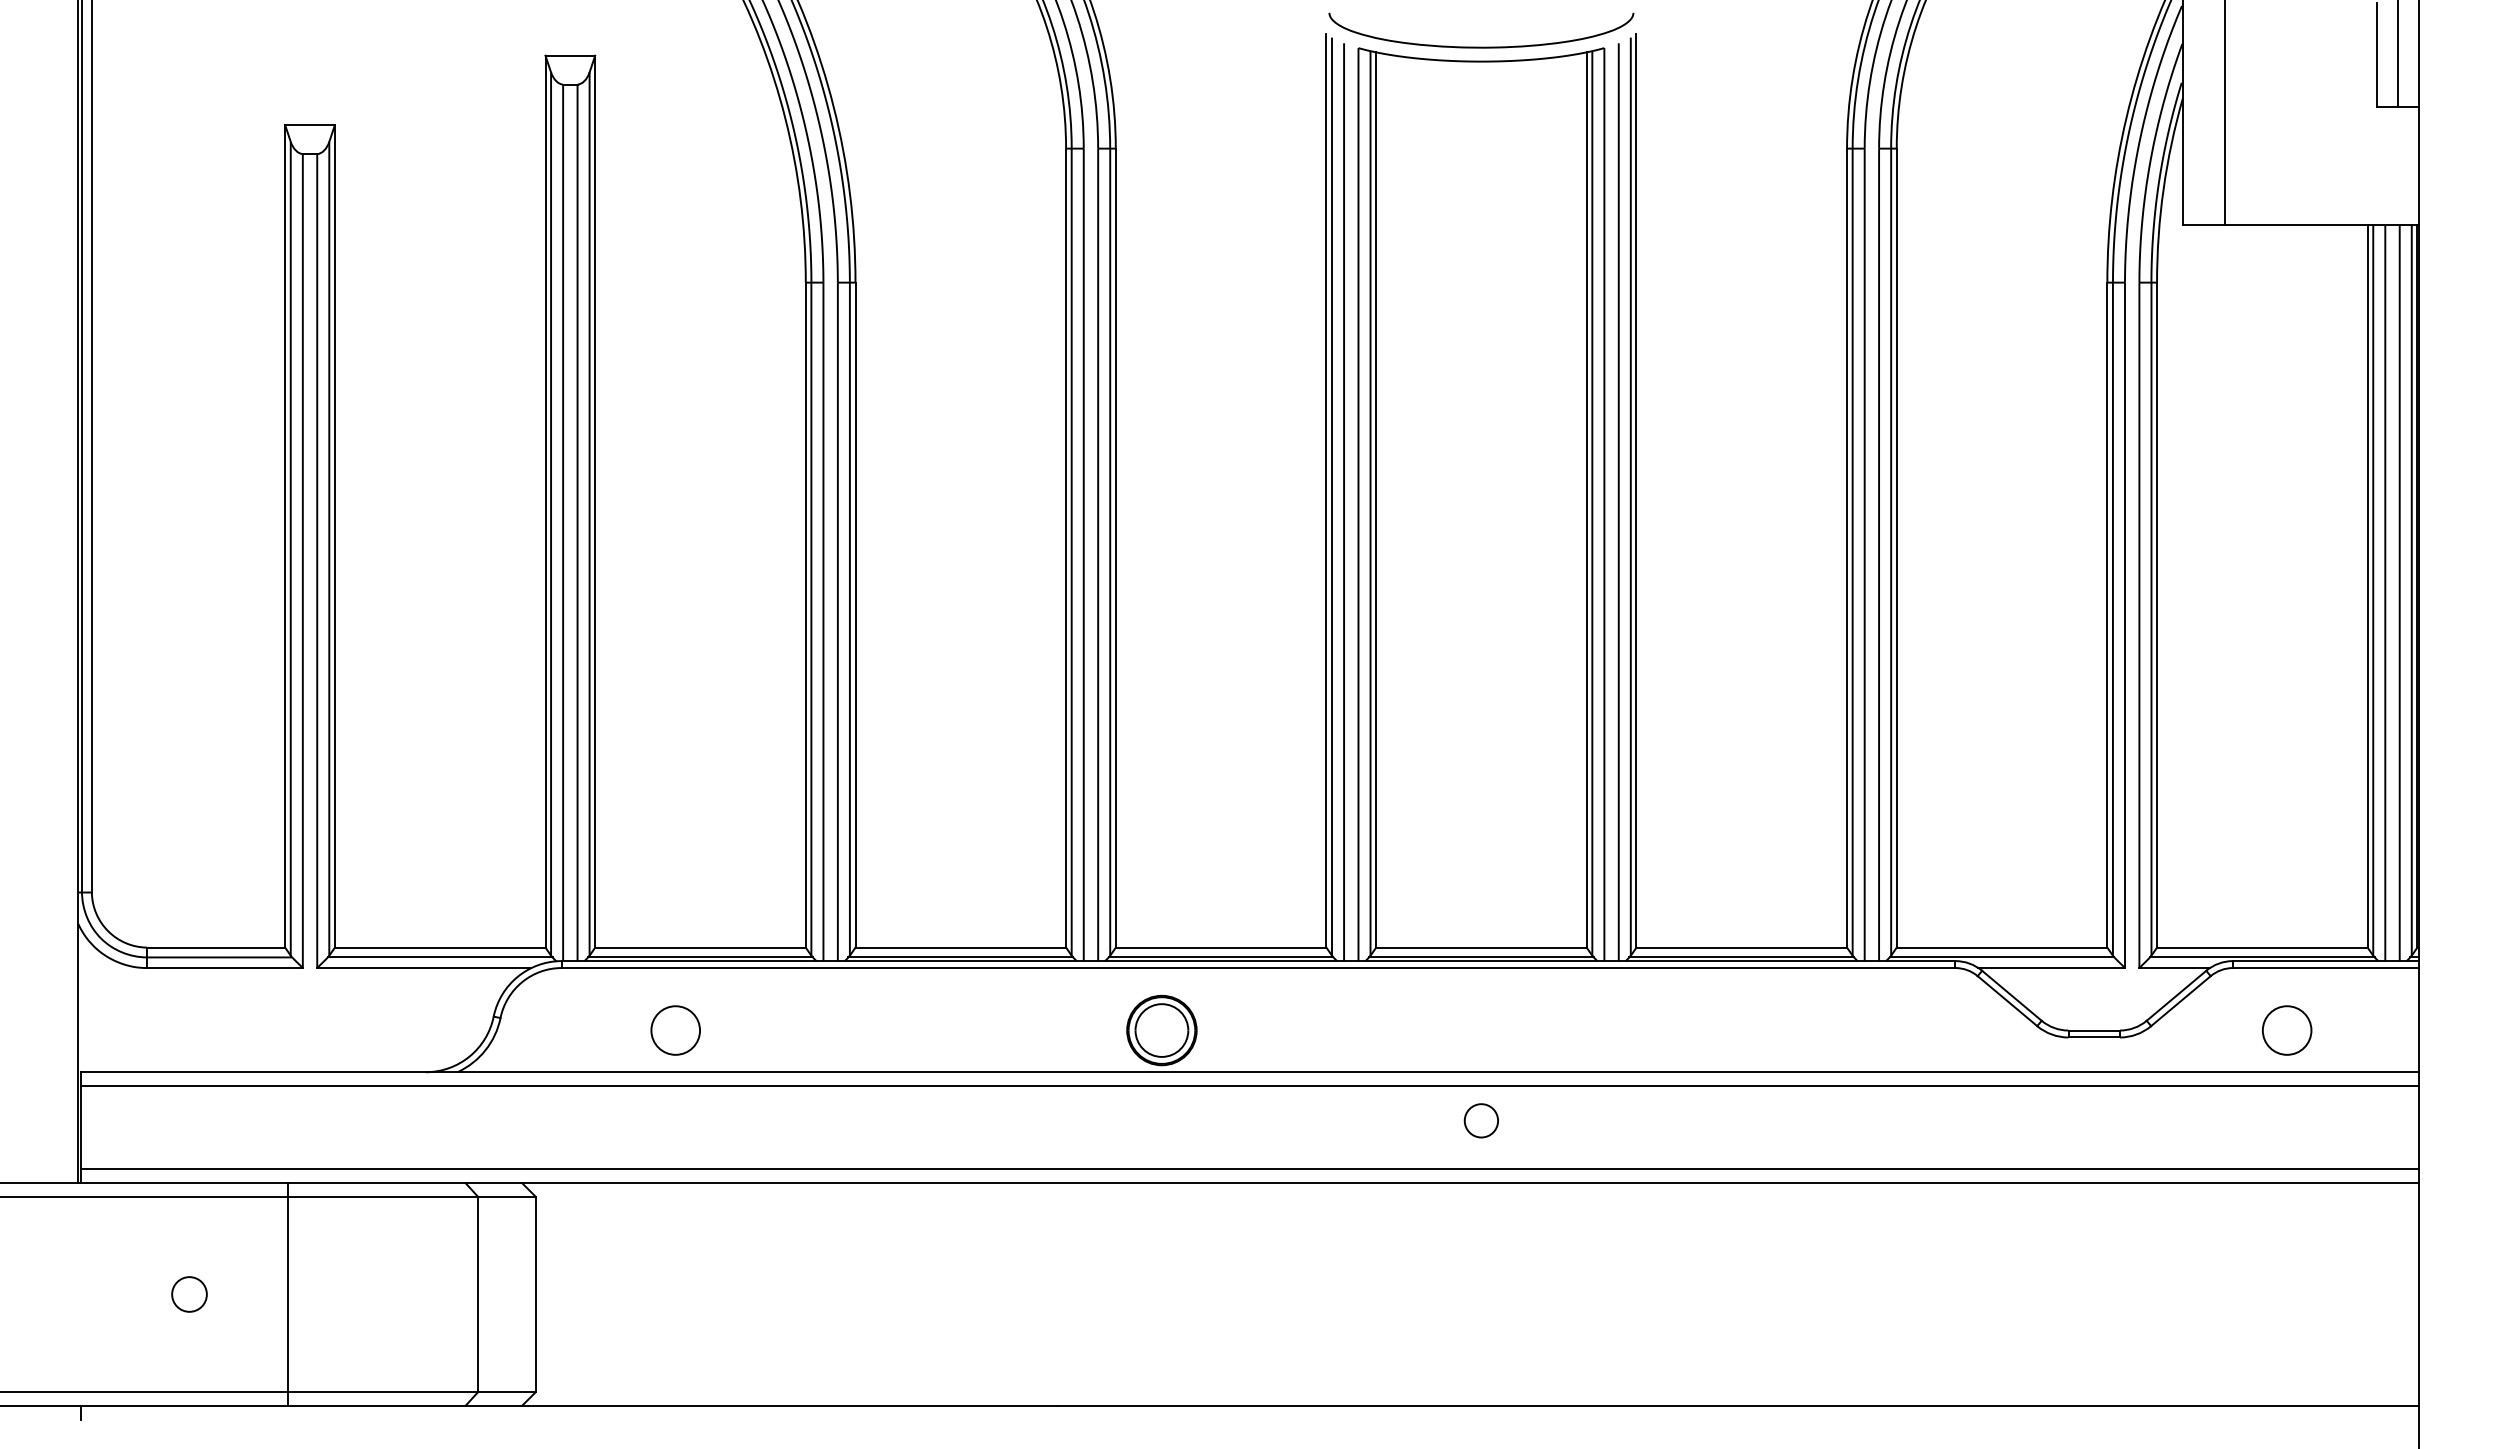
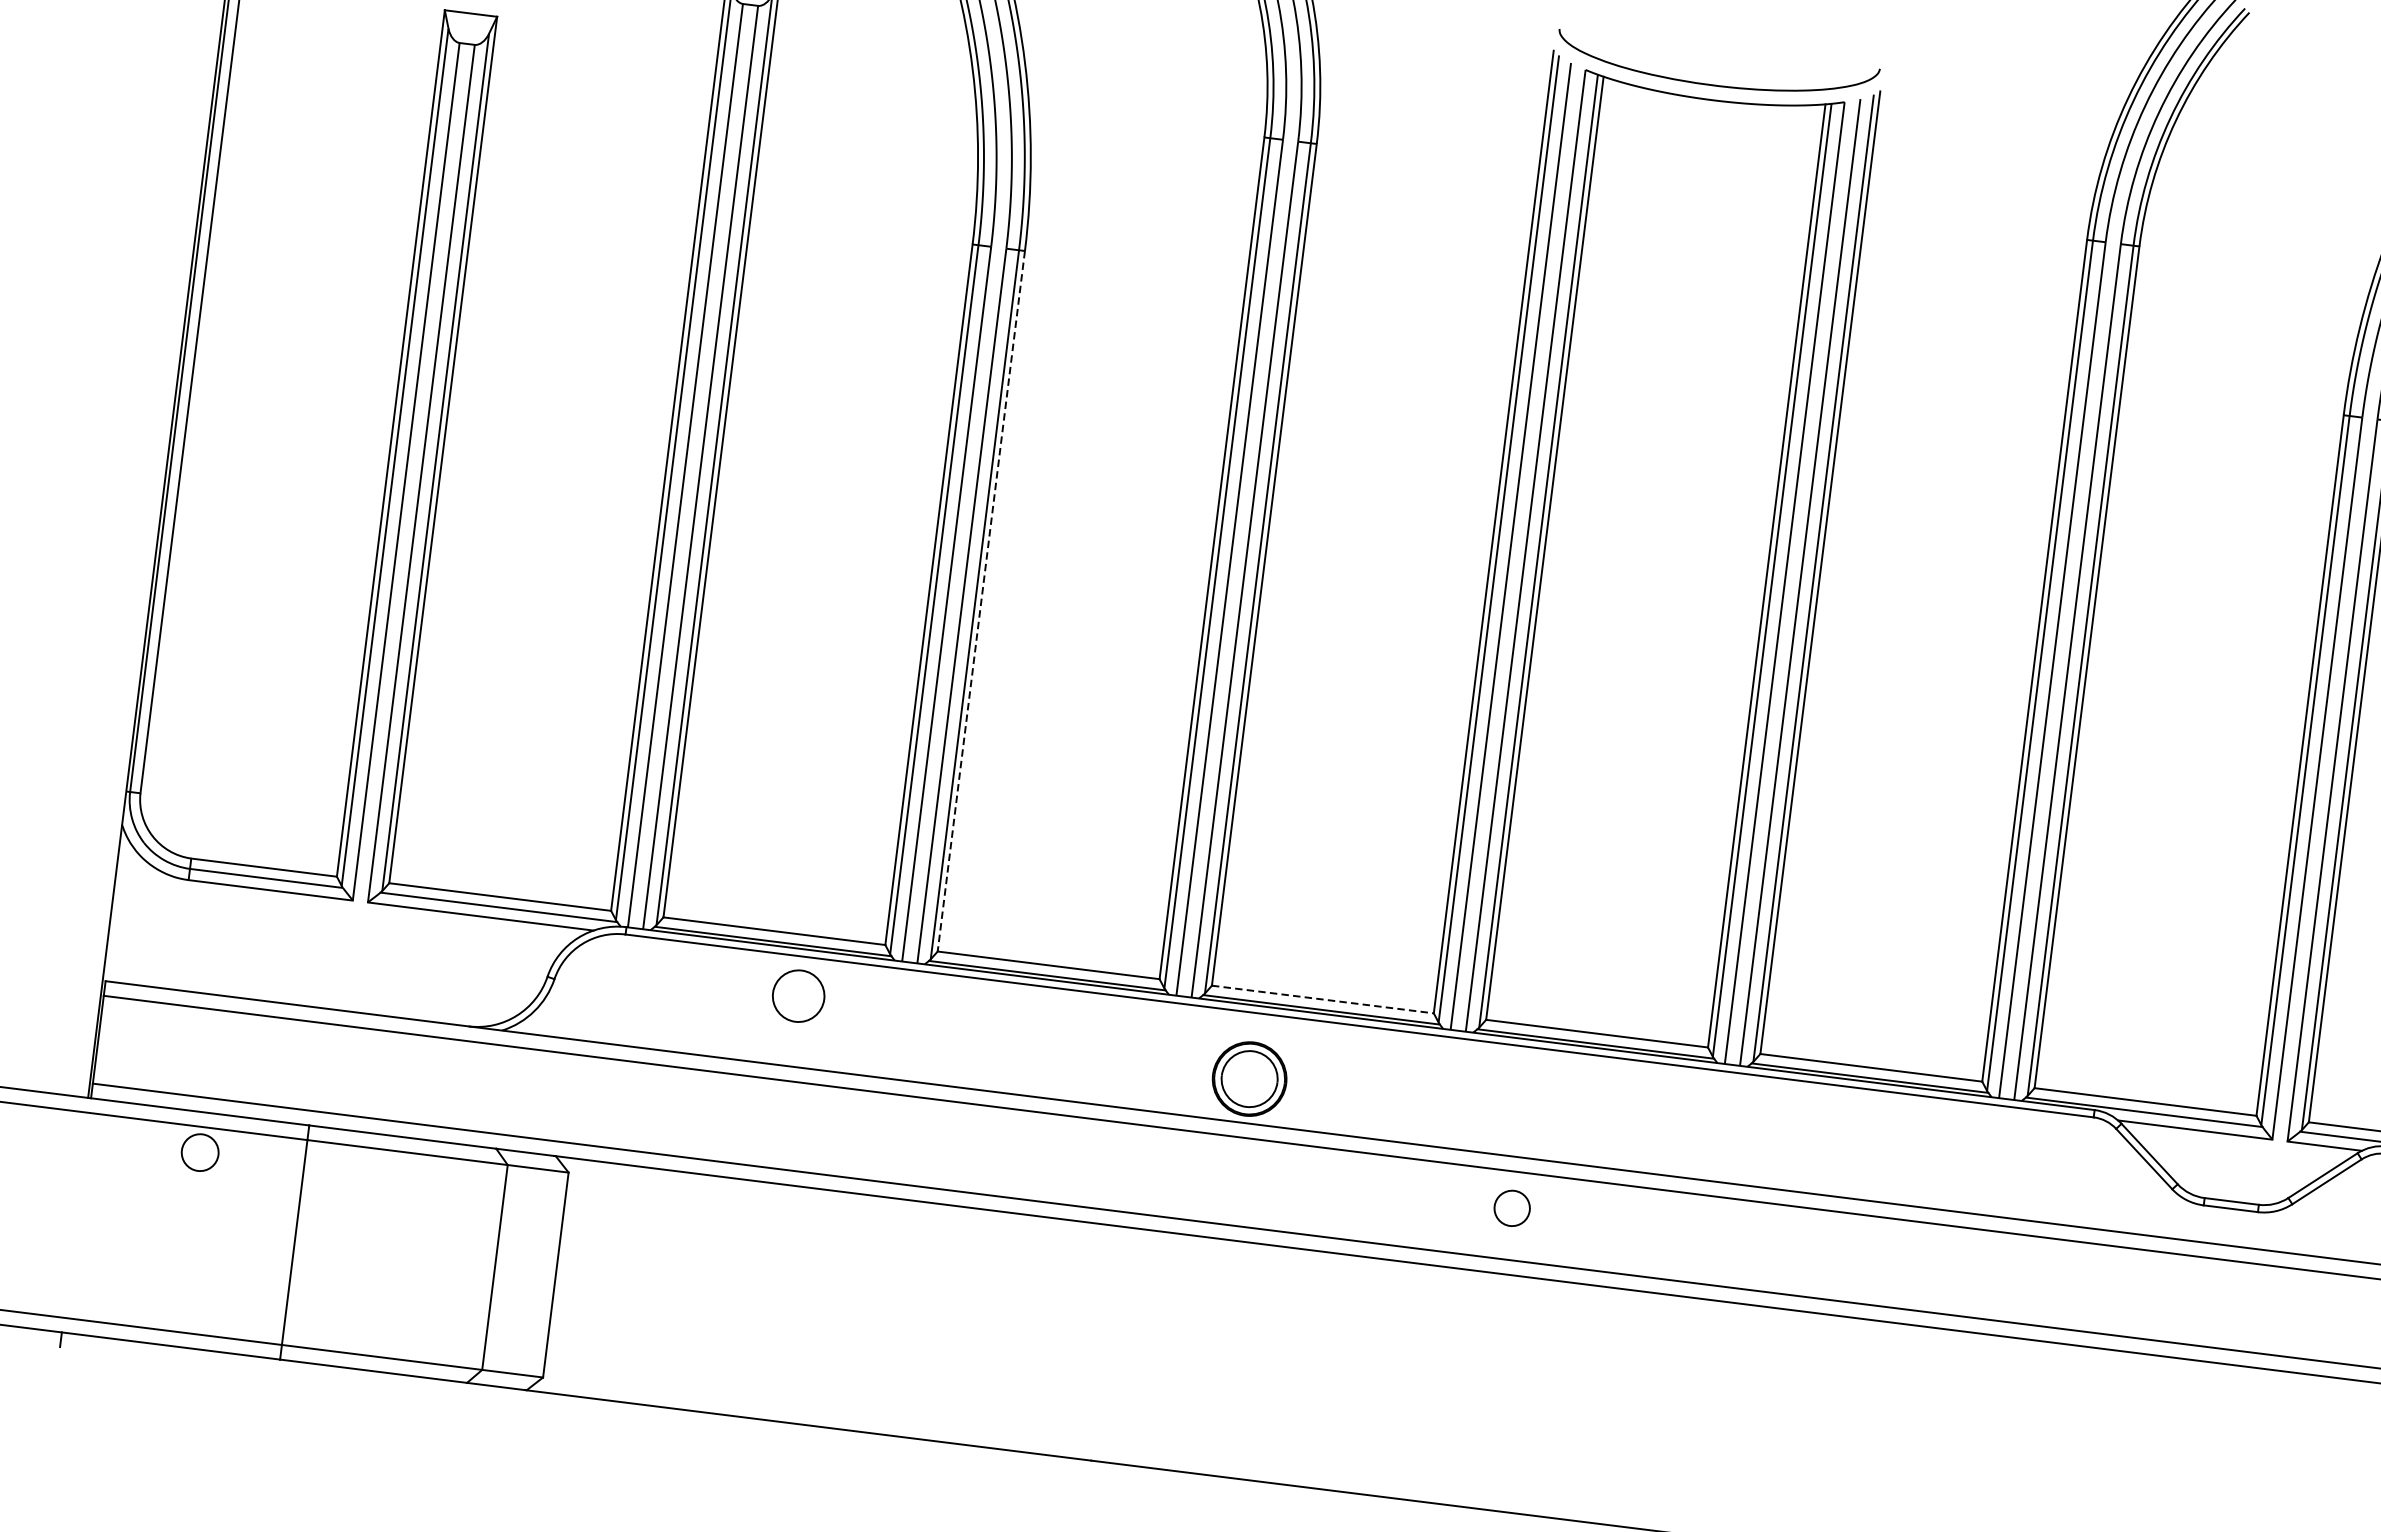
line: (855, 615) -> (981, 601), solid -> dashed
line: (1221, 947) -> (1323, 999), solid -> dashed
circle: (675, 1030) -> (798, 996), moved
circle: (1480, 1120) -> (1511, 1207), moved
circle: (189, 1294) -> (200, 1152), moved

